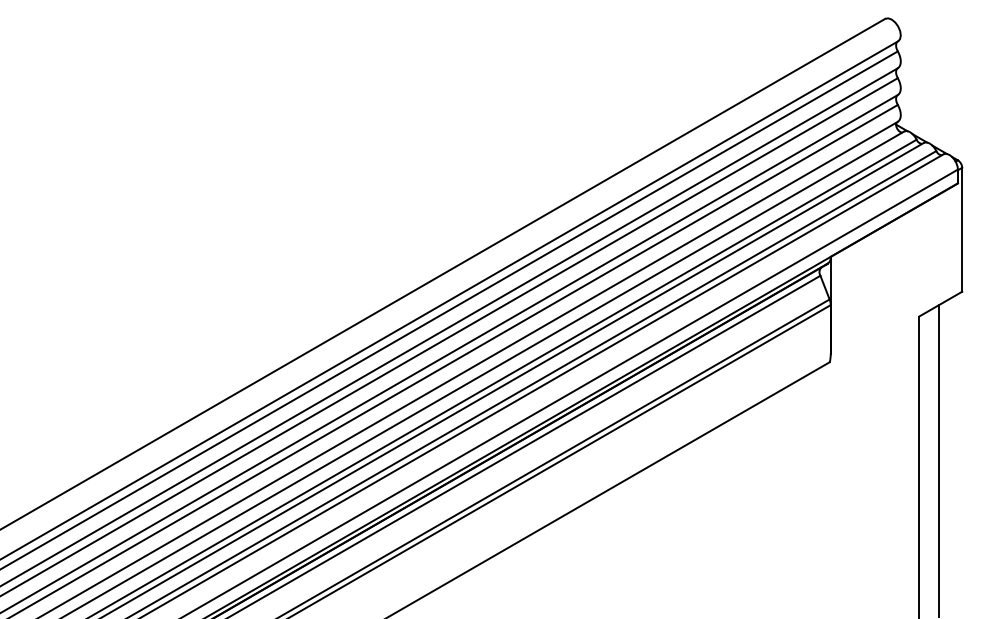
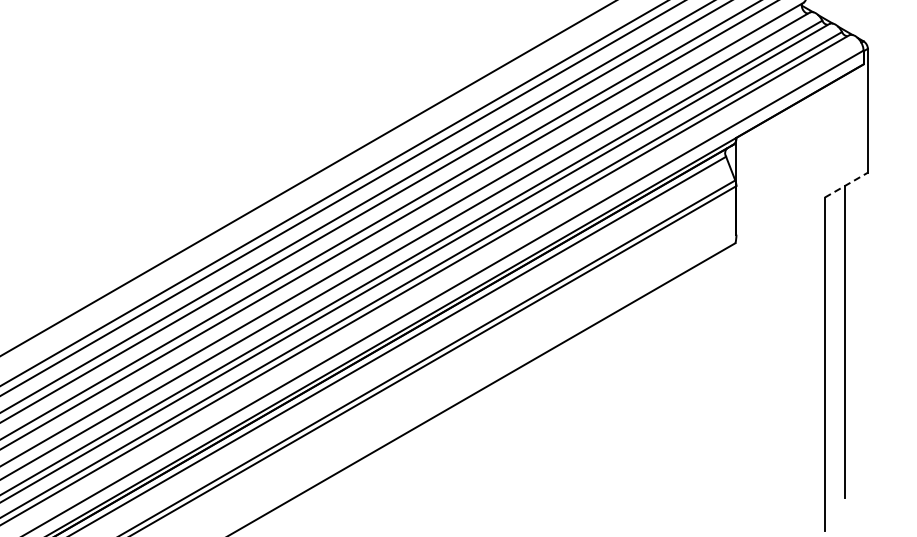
line: (940, 304) -> (846, 185), solid -> dashed

